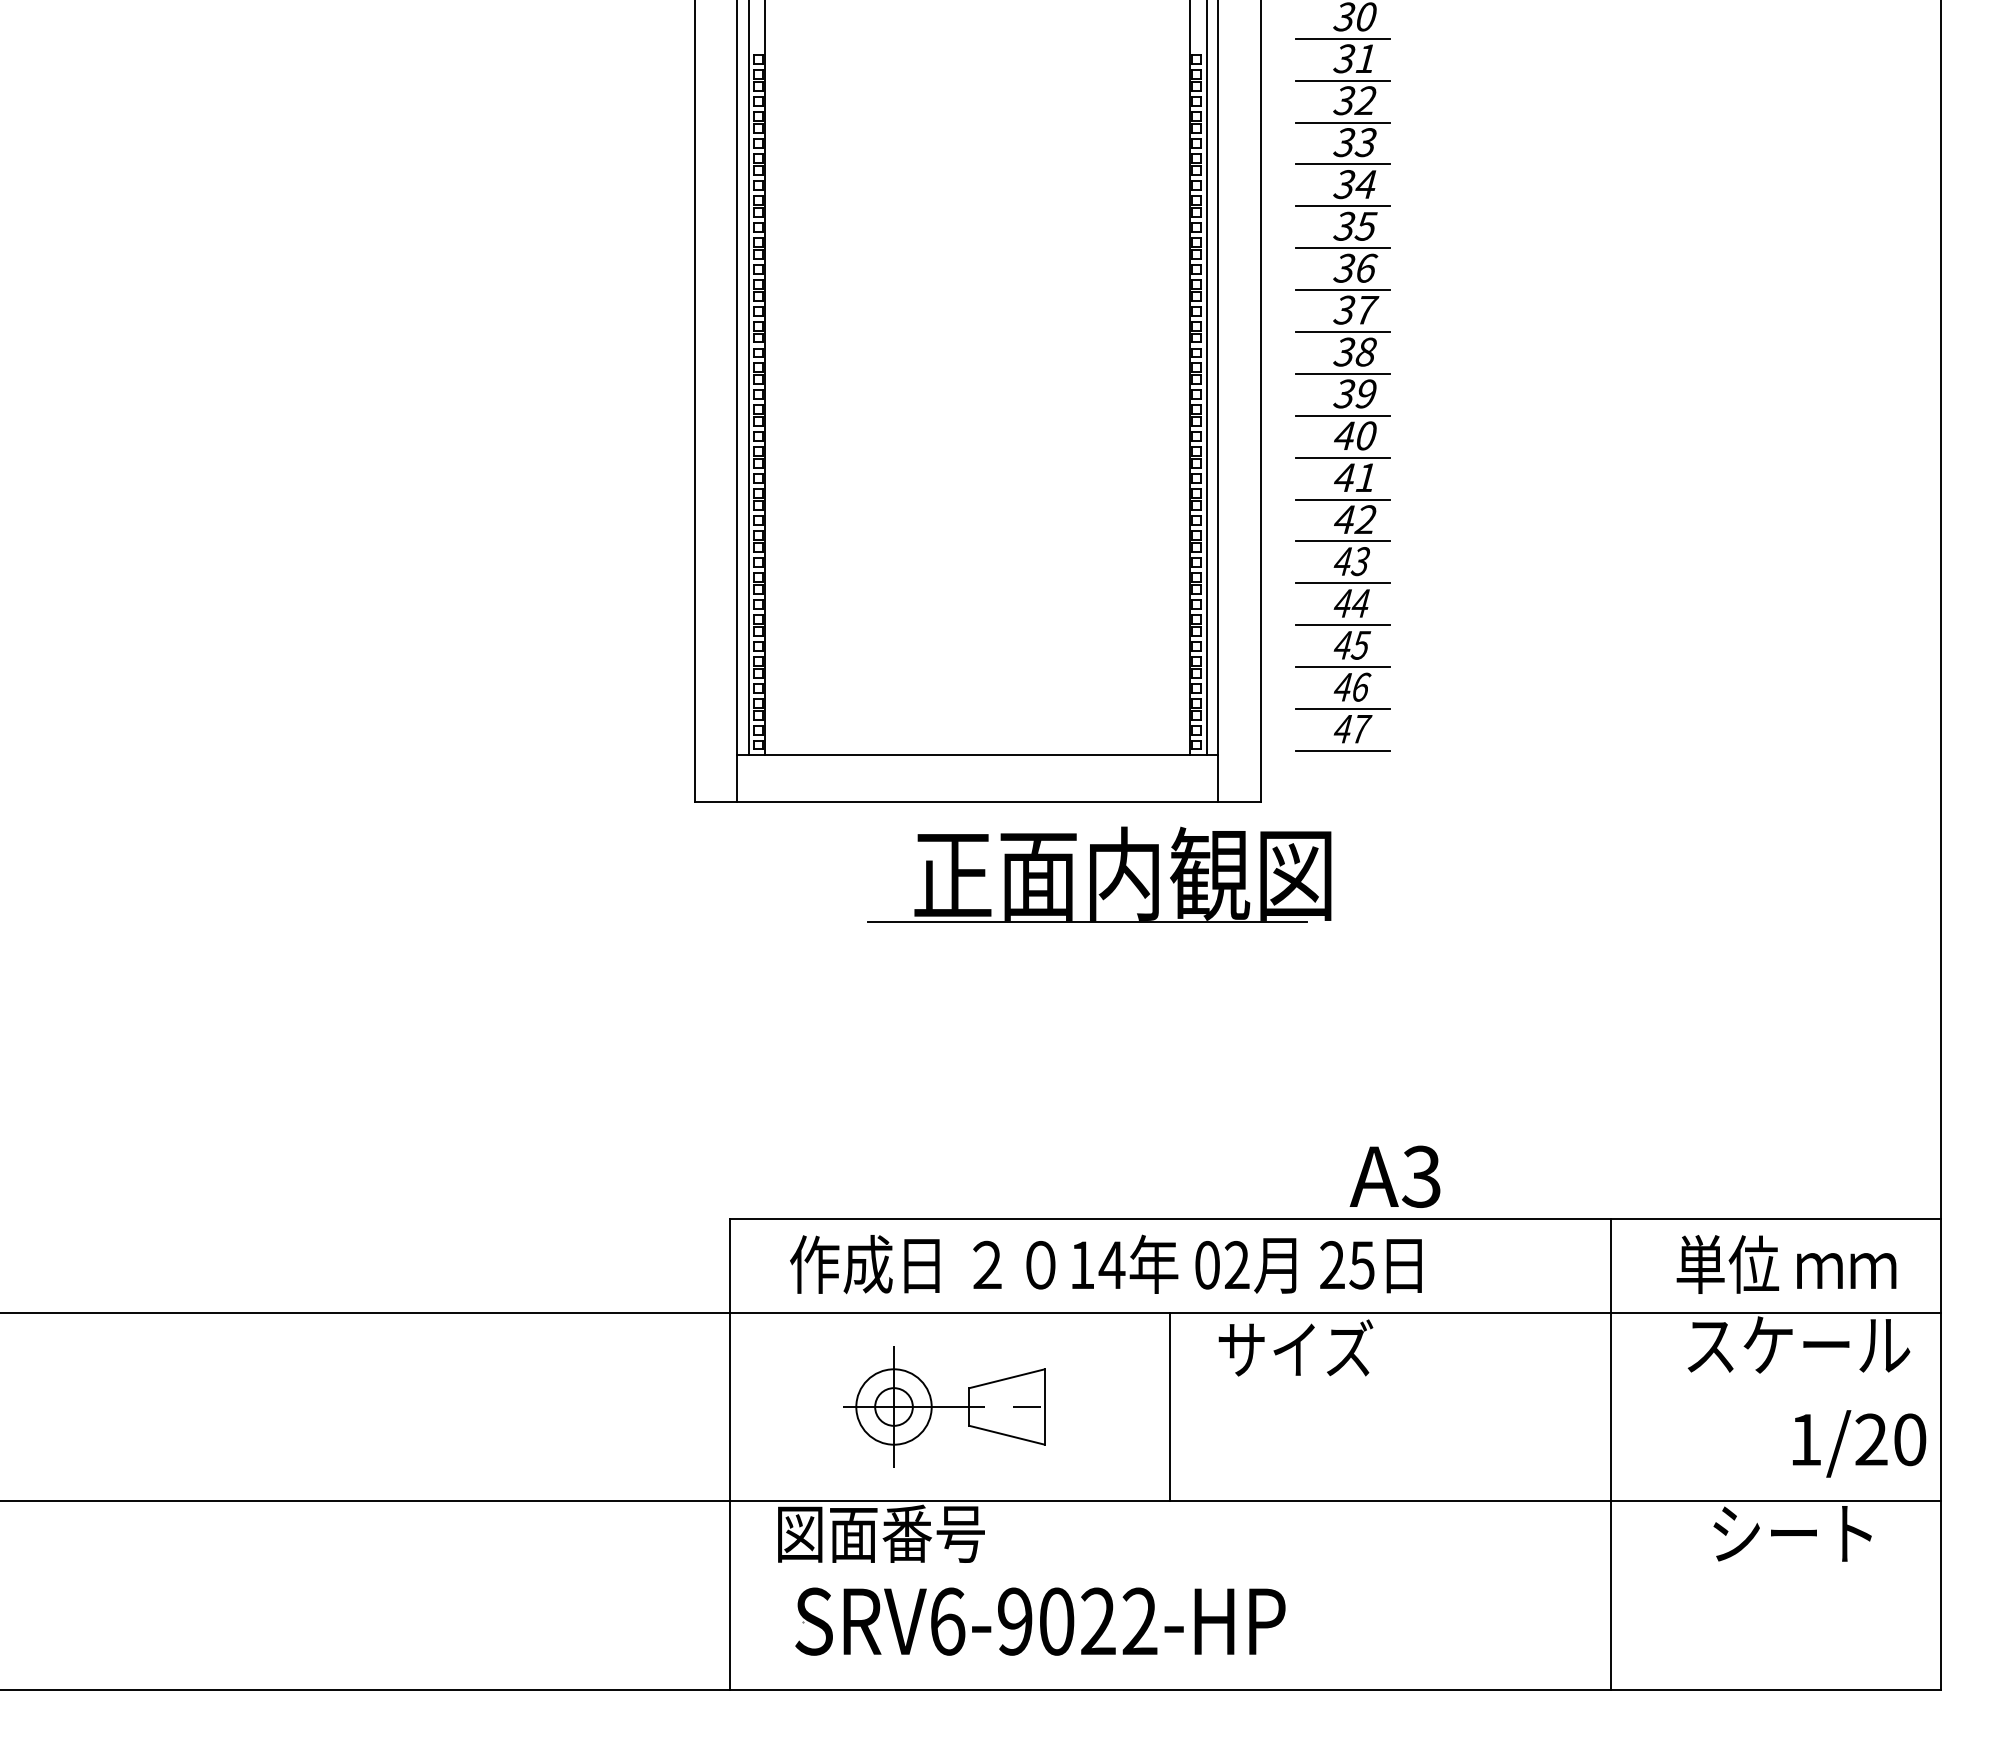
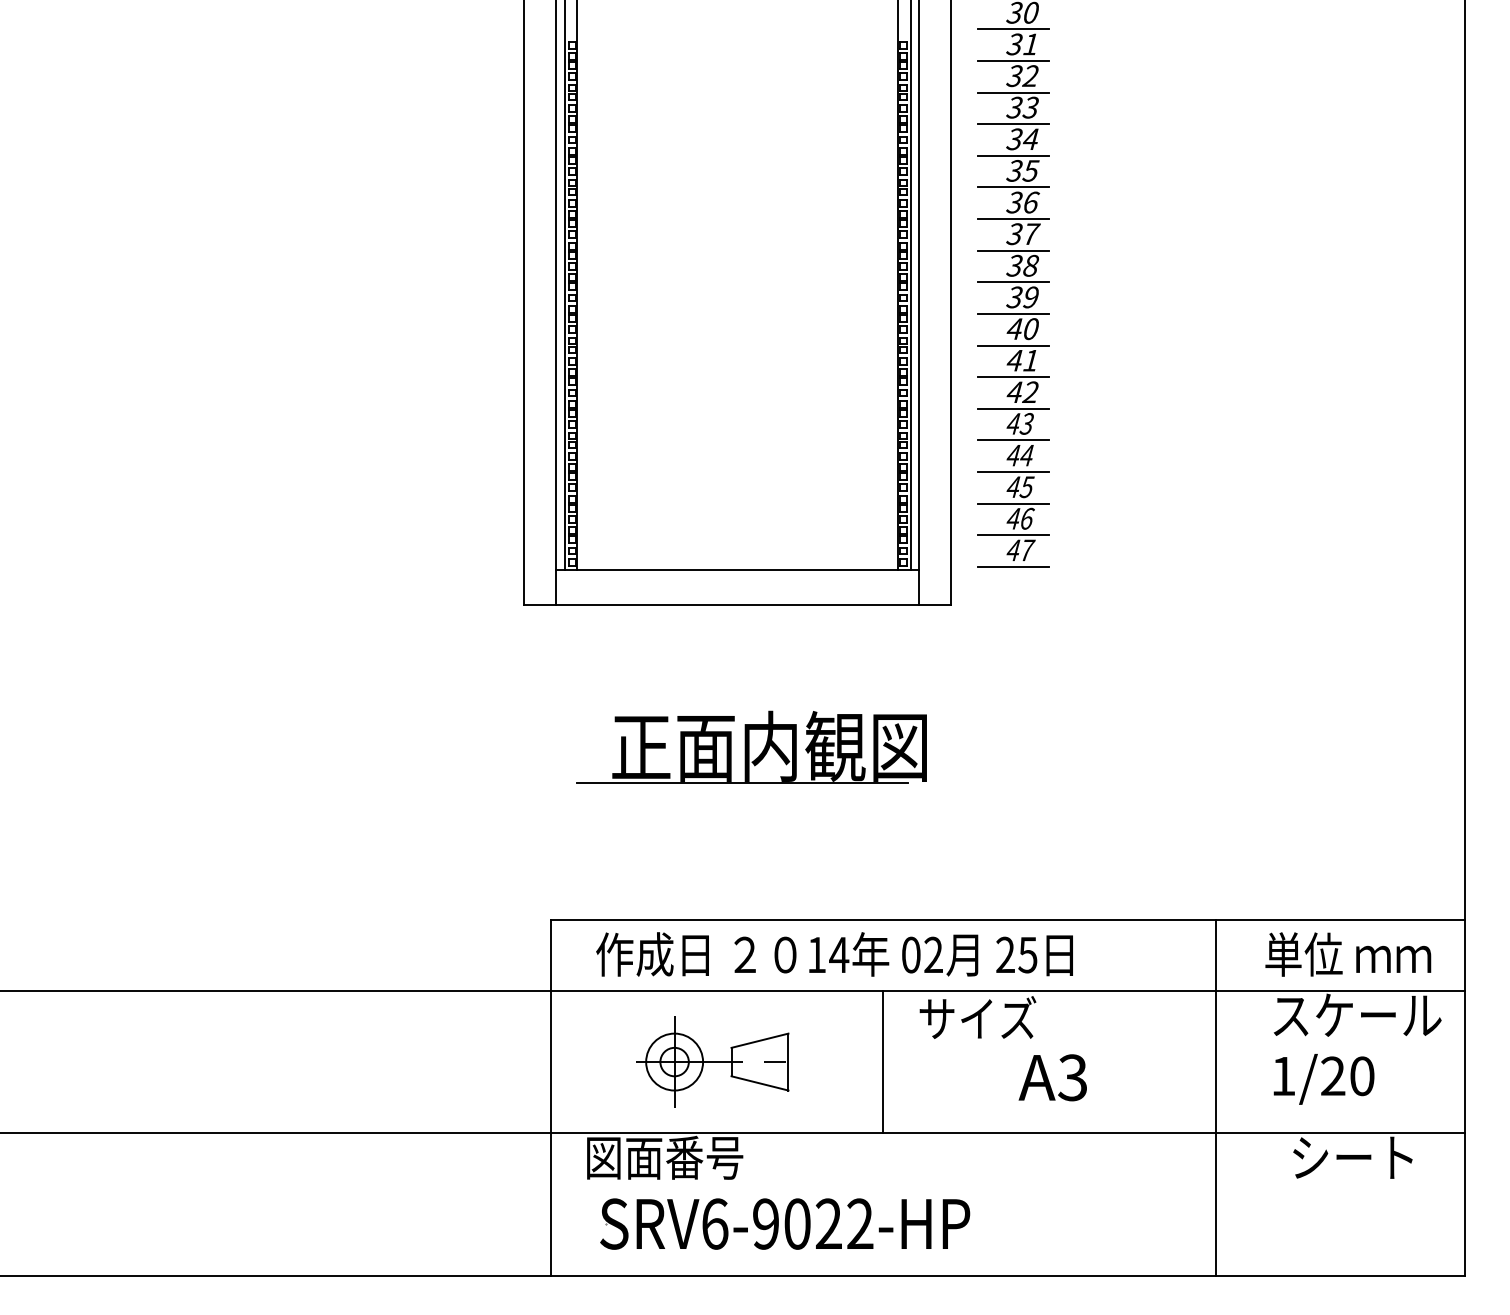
part: (1099, 874) -> (751, 746), moved
text: (1394, 1176) -> (1052, 1077), moved
text: (1859, 1443) -> (1324, 1079), moved

